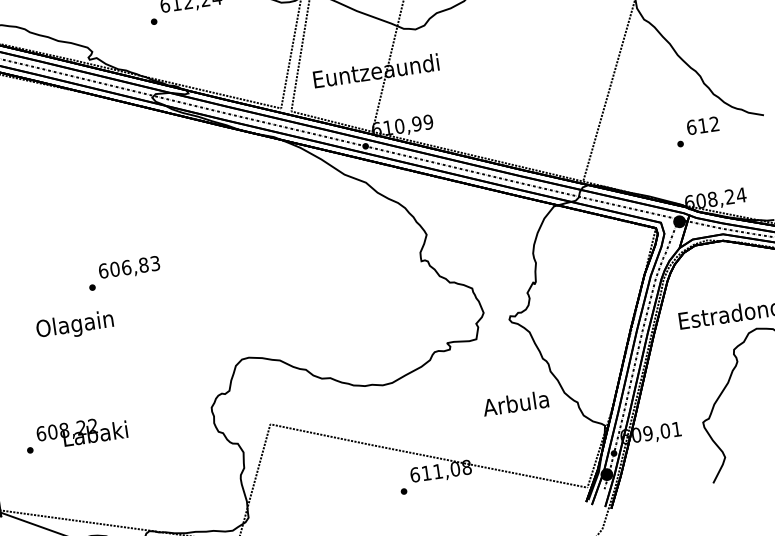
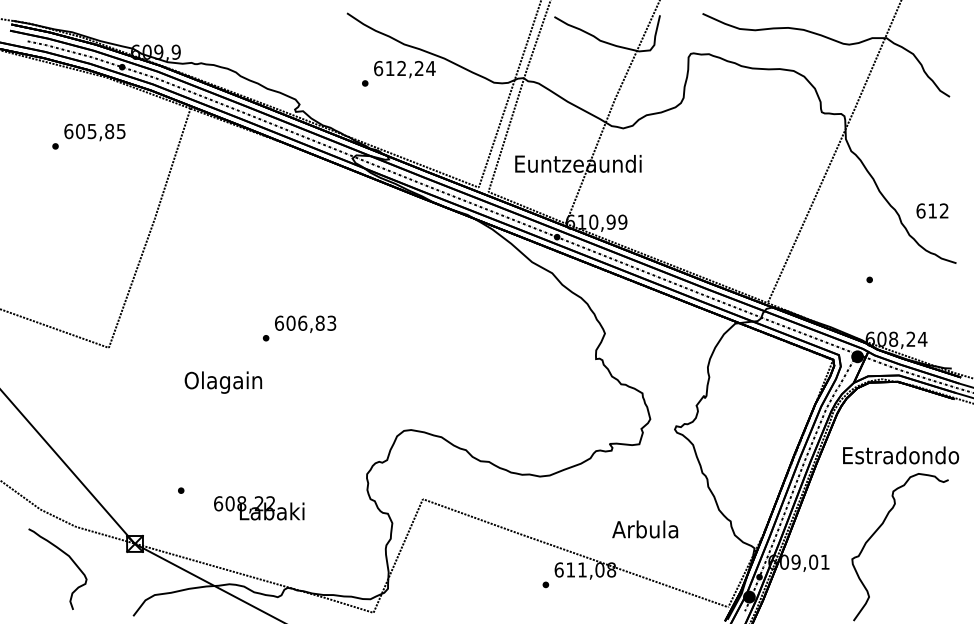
text: (702, 125) -> (932, 210), moved
text: (75, 325) -> (223, 382), moved
text: (516, 403) -> (645, 529), moved
text: (82, 432) -> (259, 508), moved

